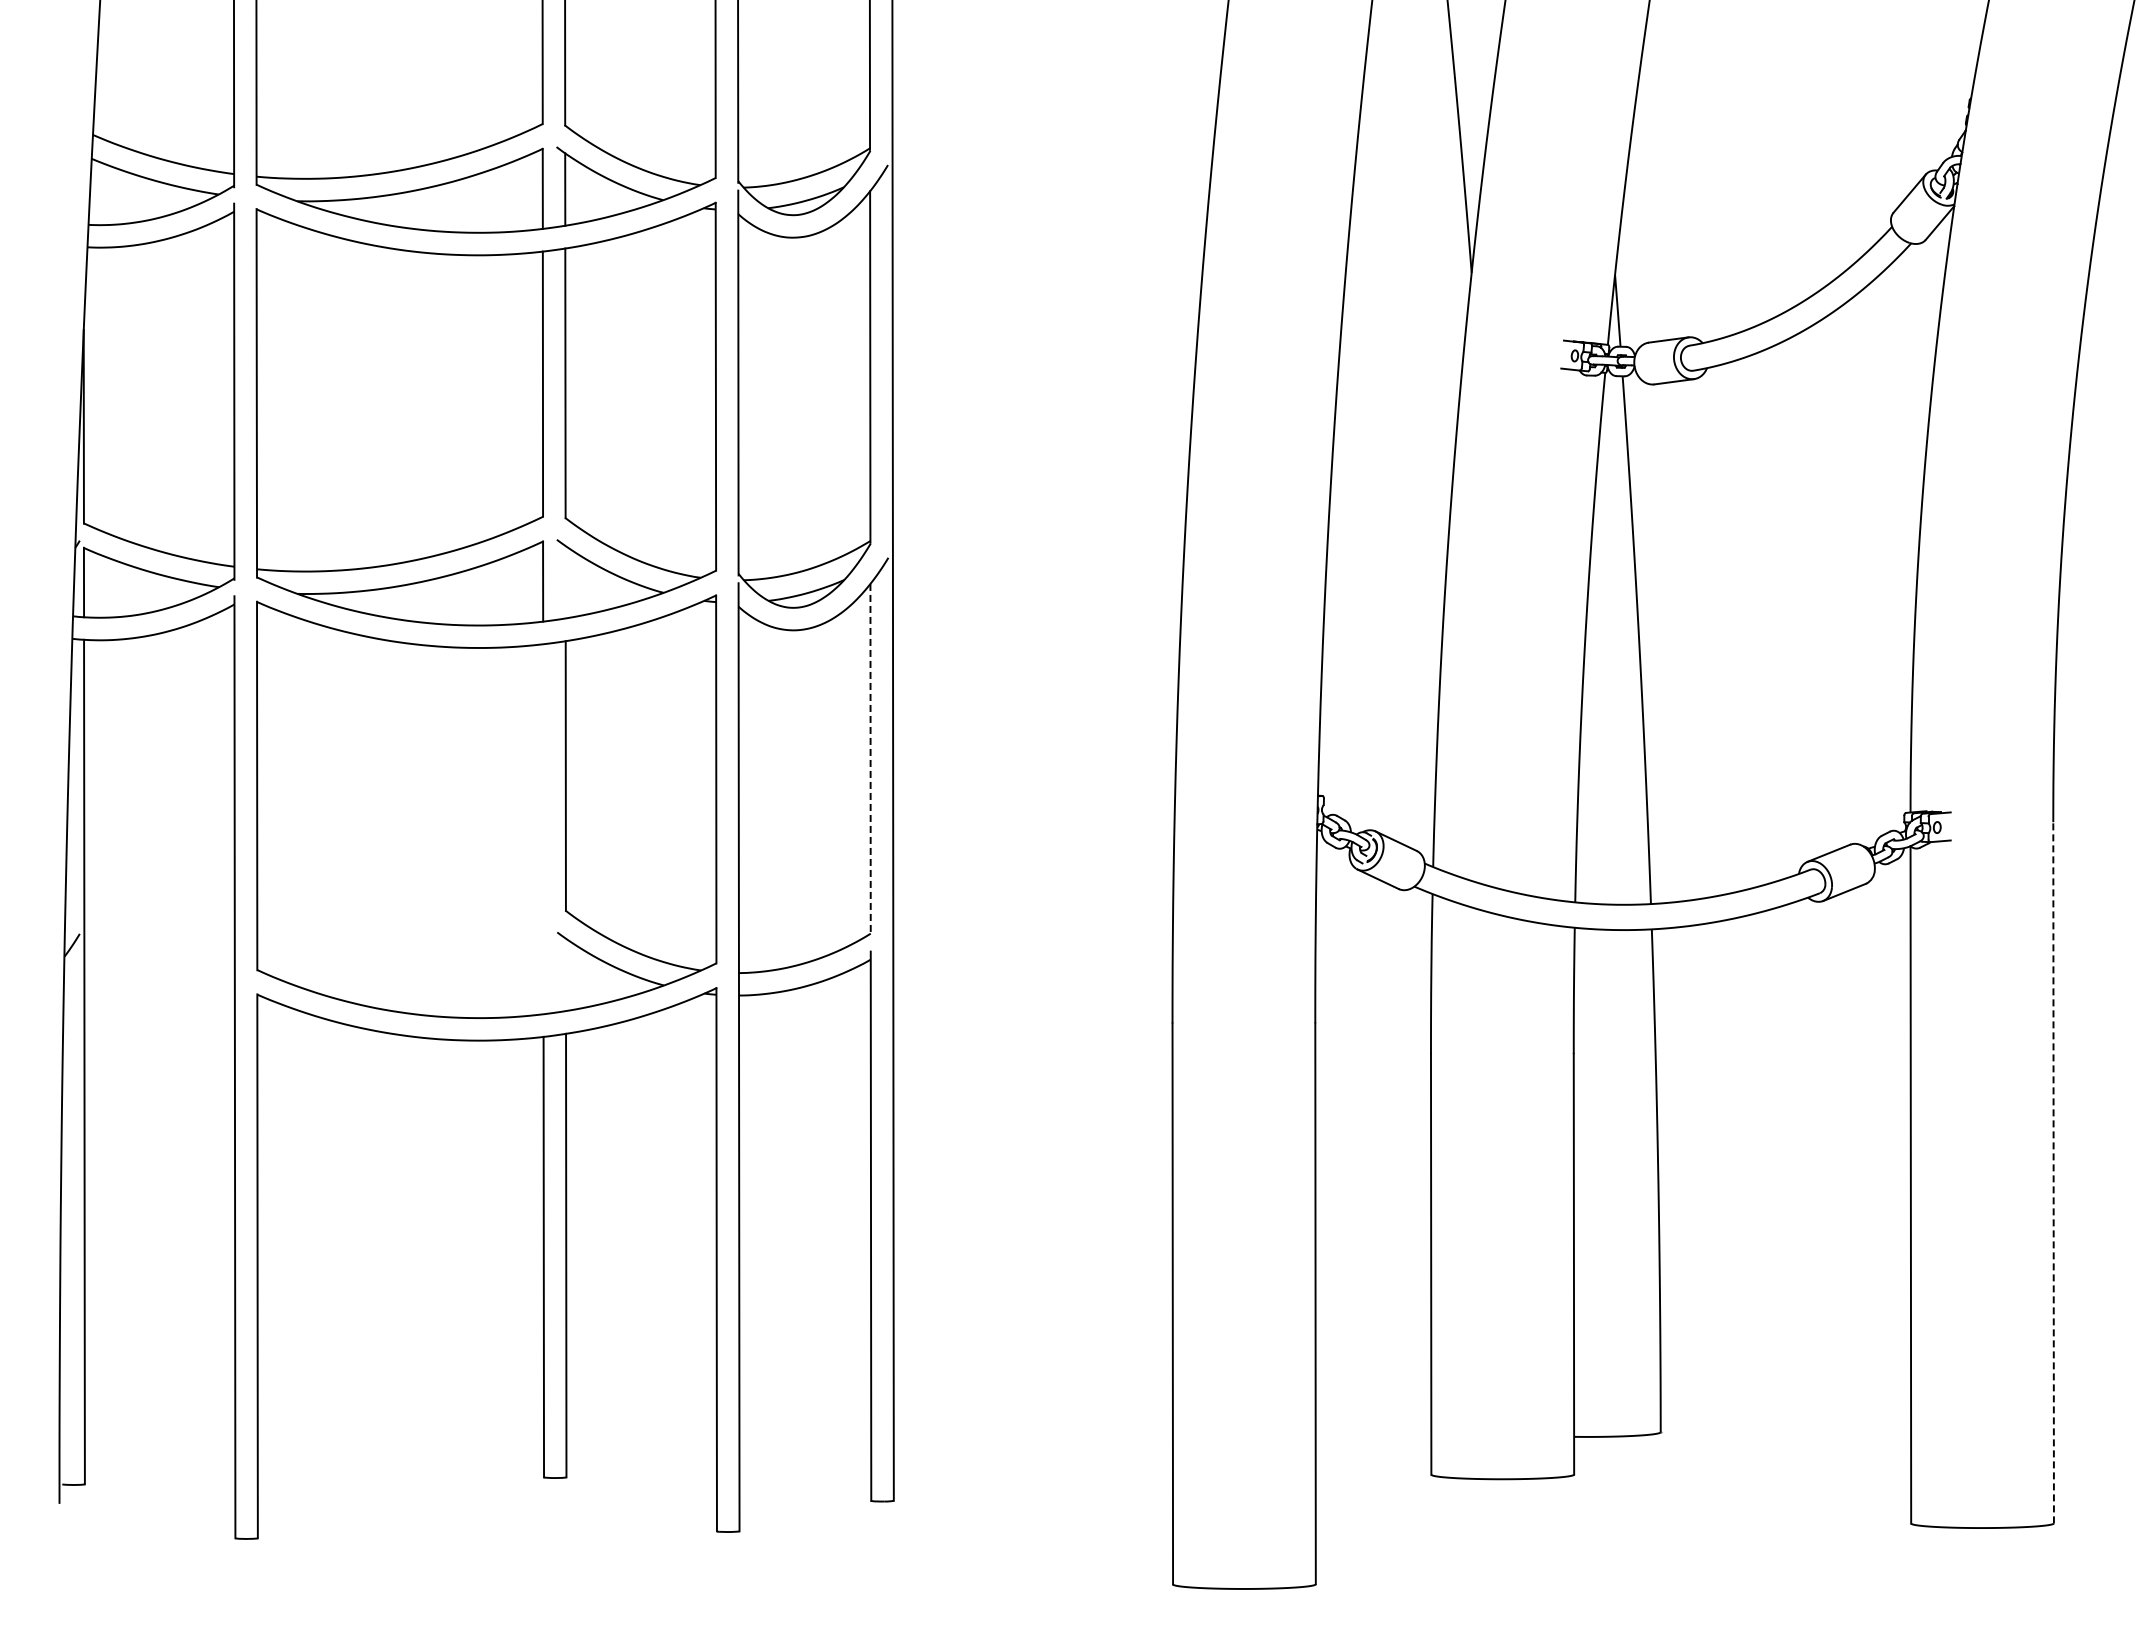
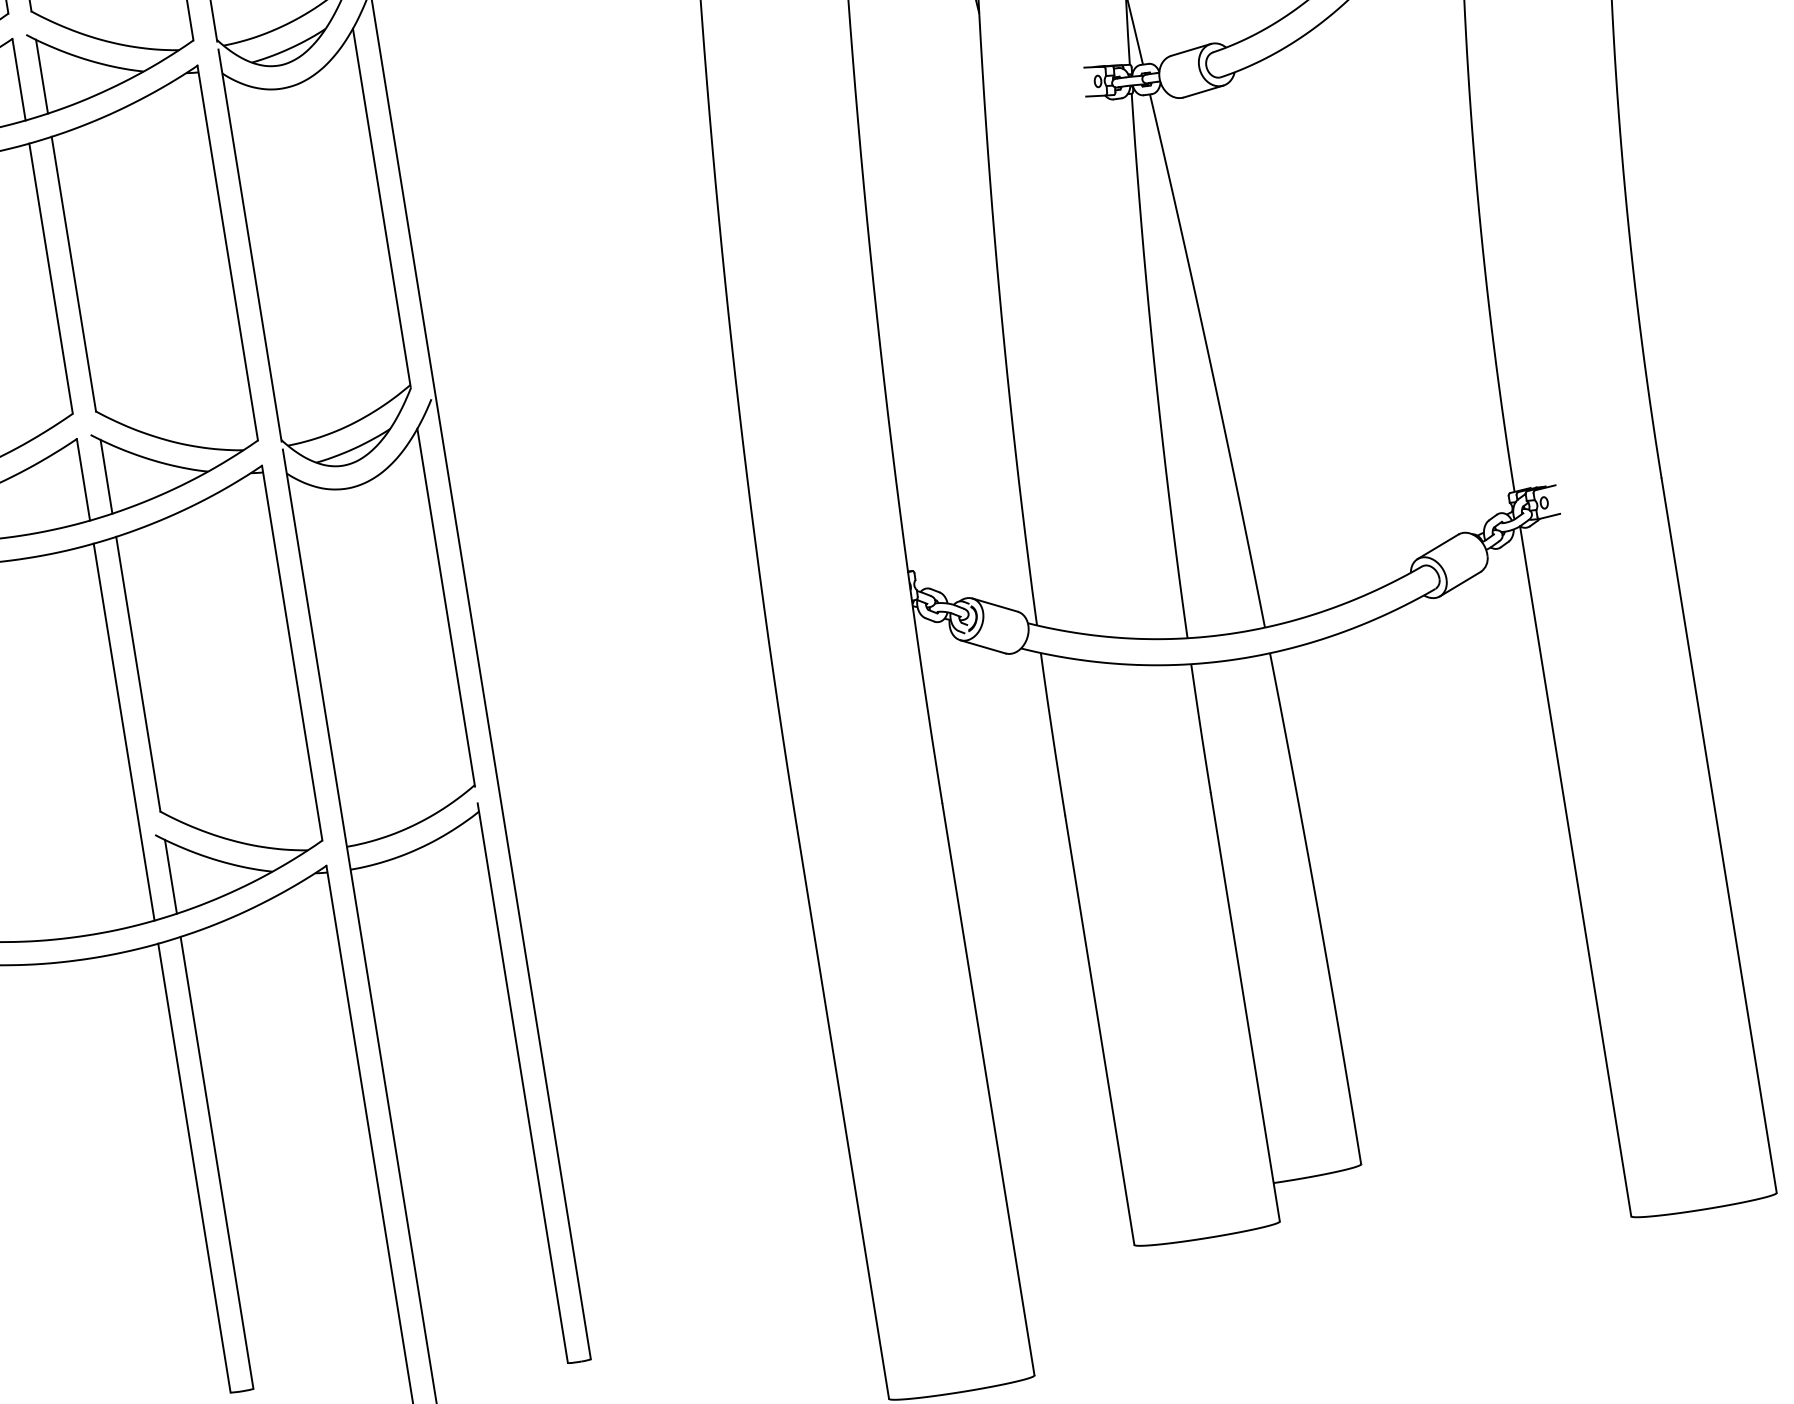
line: (565, 582) -> (106, 477), added
line: (870, 759) -> (446, 607), dashed -> solid
line: (543, 829) -> (124, 732), added
line: (565, 974) -> (170, 876), added
line: (2053, 1172) -> (1719, 835), dashed -> solid

